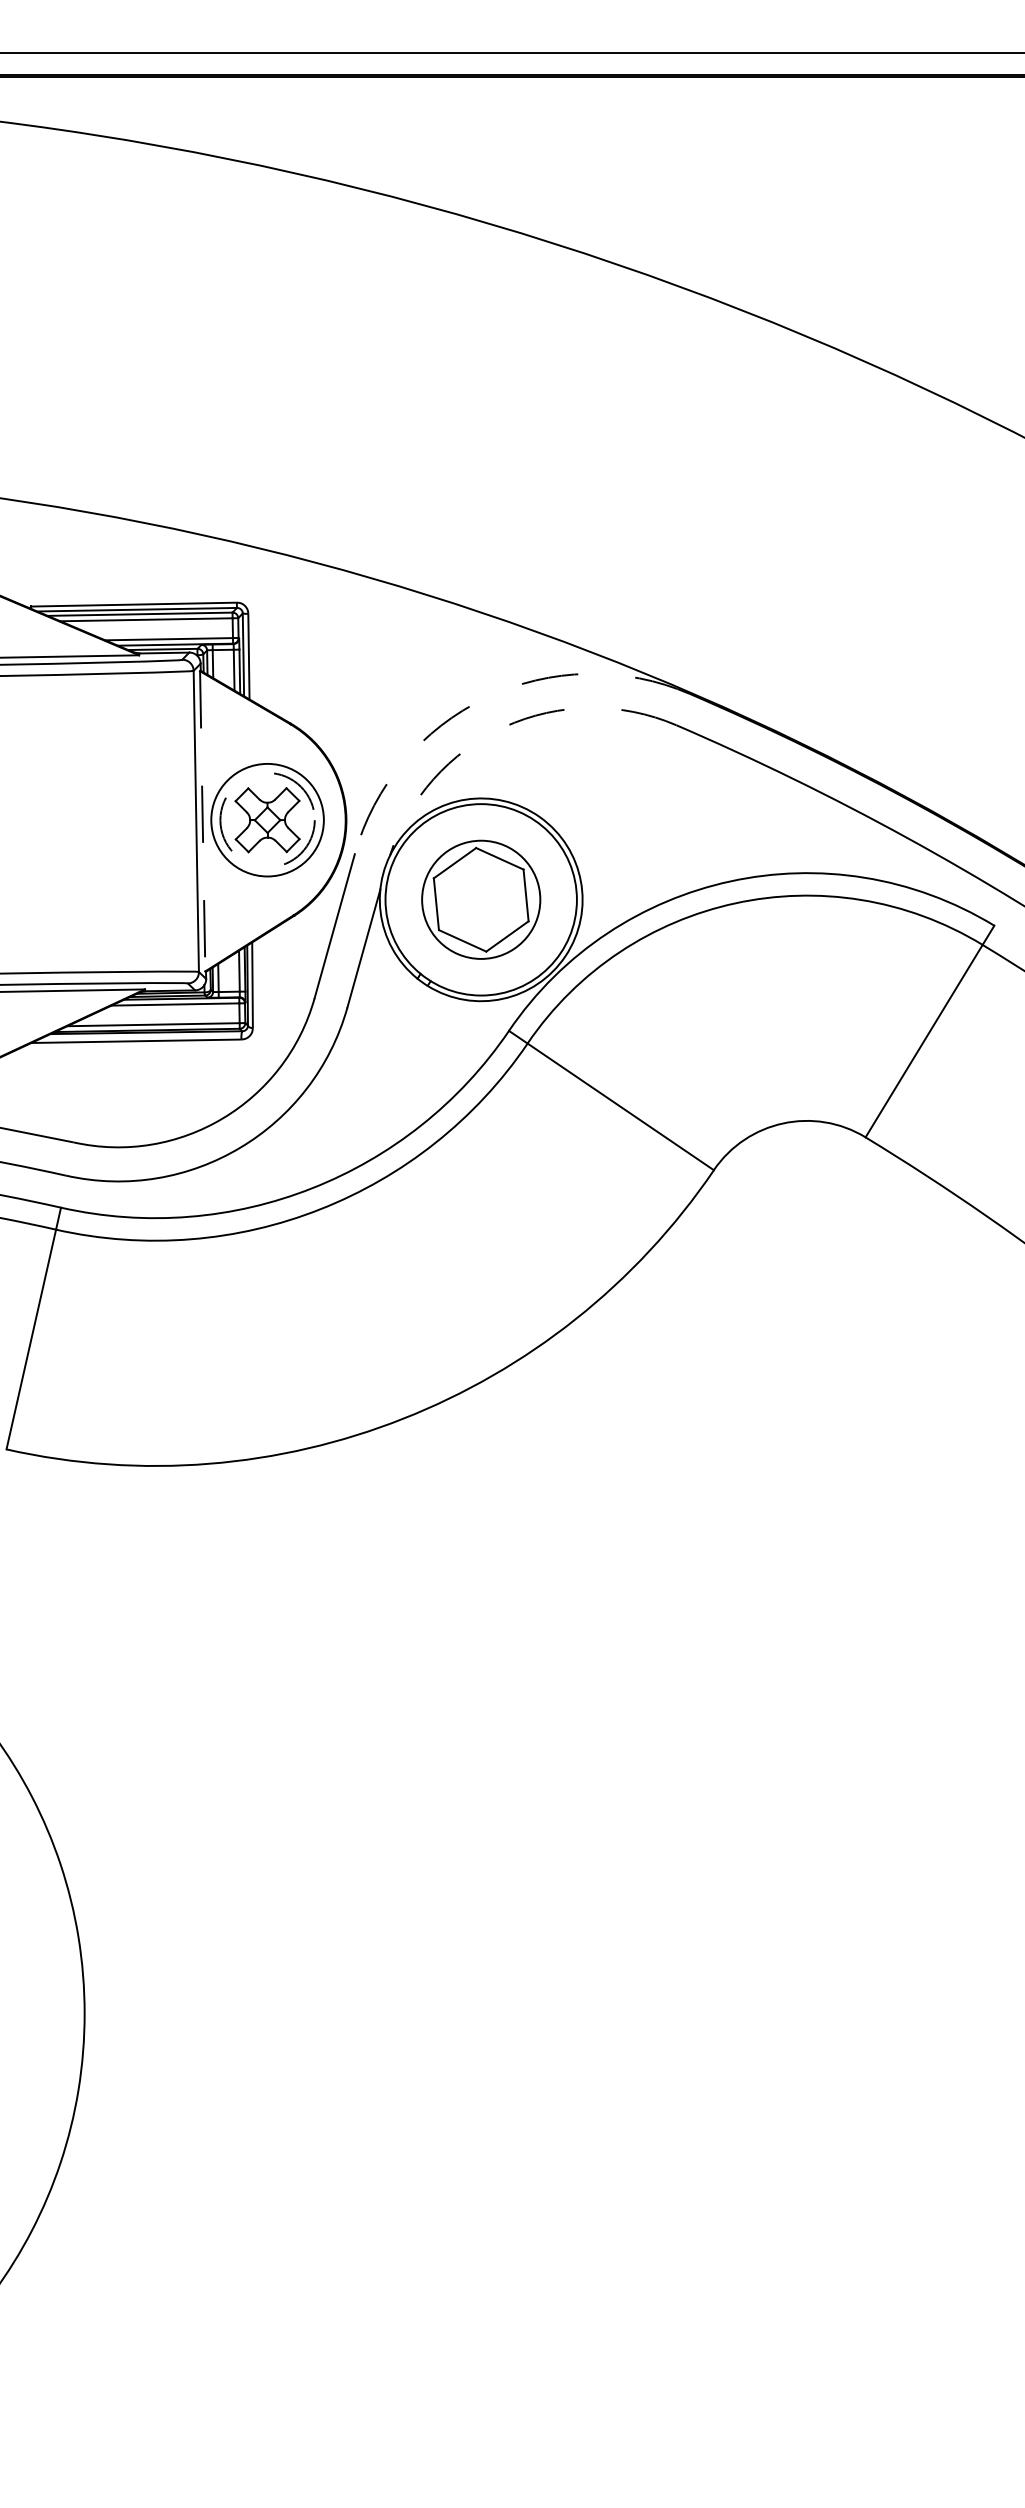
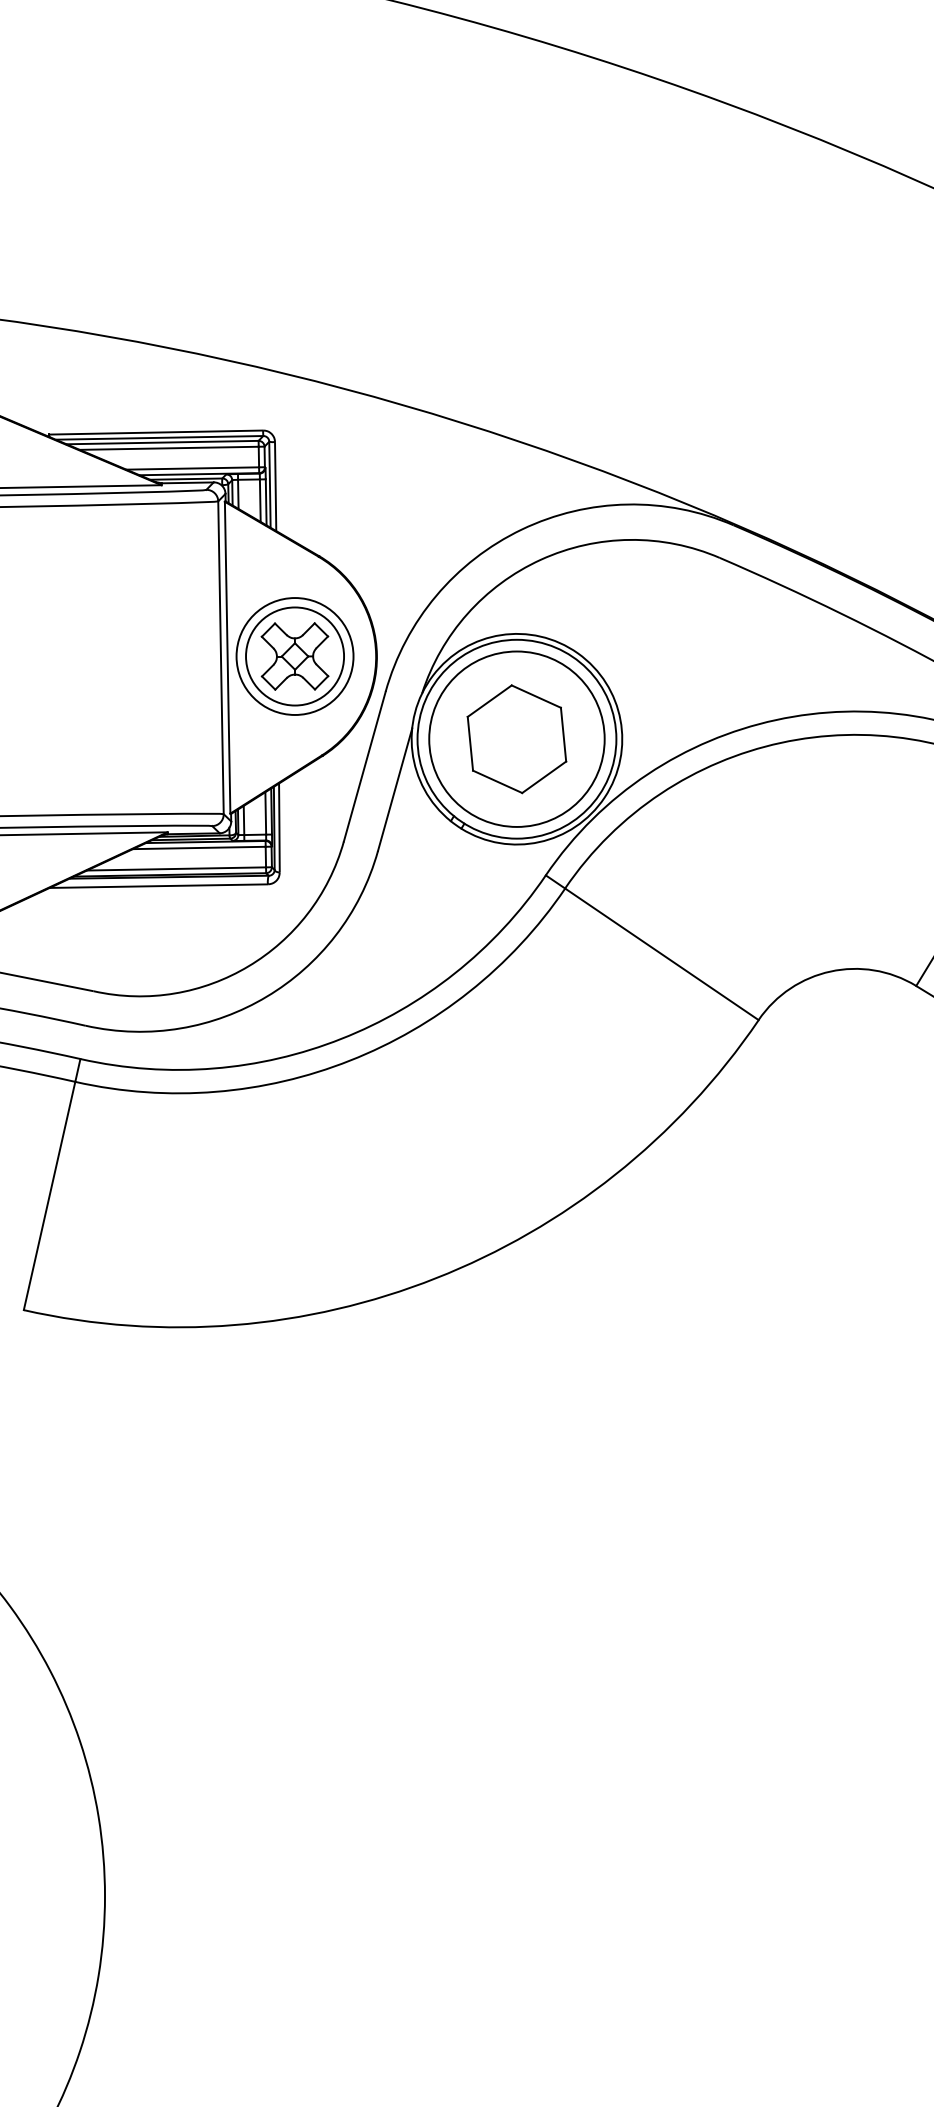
arc: (485, 697) -> (521, 529), dashed -> solid
arc: (504, 727) -> (541, 560), dashed -> solid
circle: (267, 820) -> (294, 656), dashed -> solid
line: (202, 821) -> (227, 657), dashed -> solid
circle: (480, 899) -> (516, 738), size x1.43

